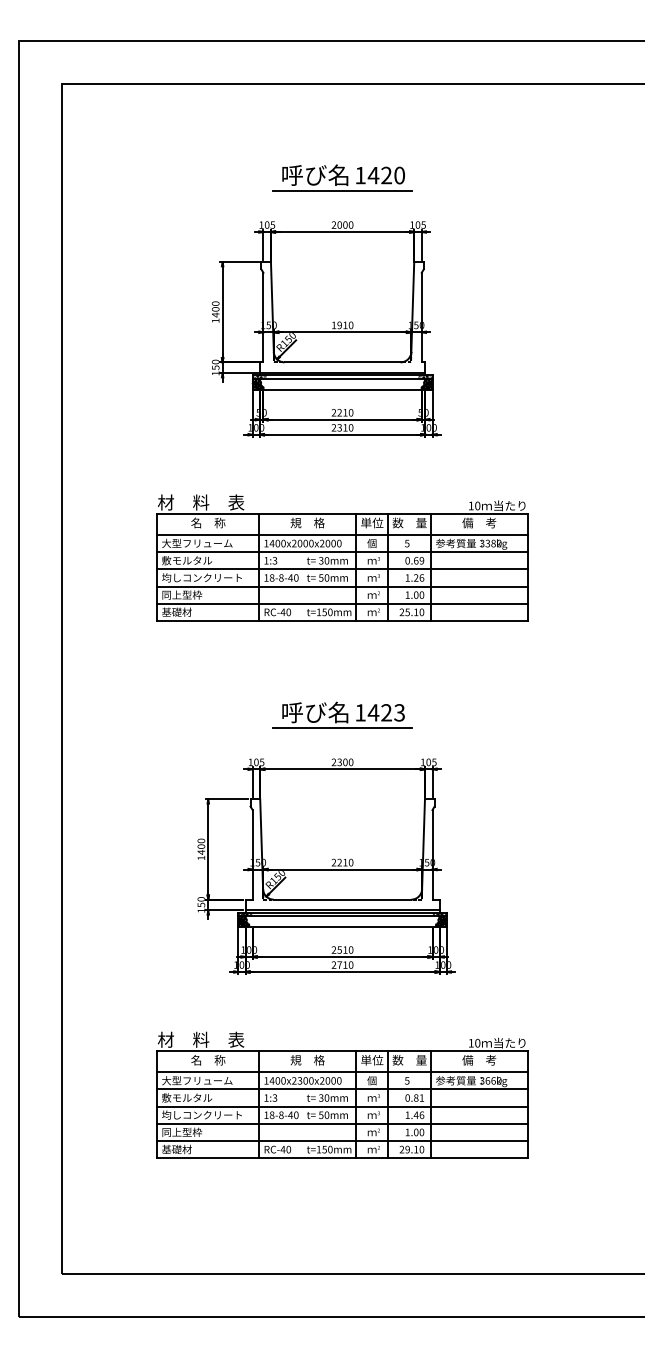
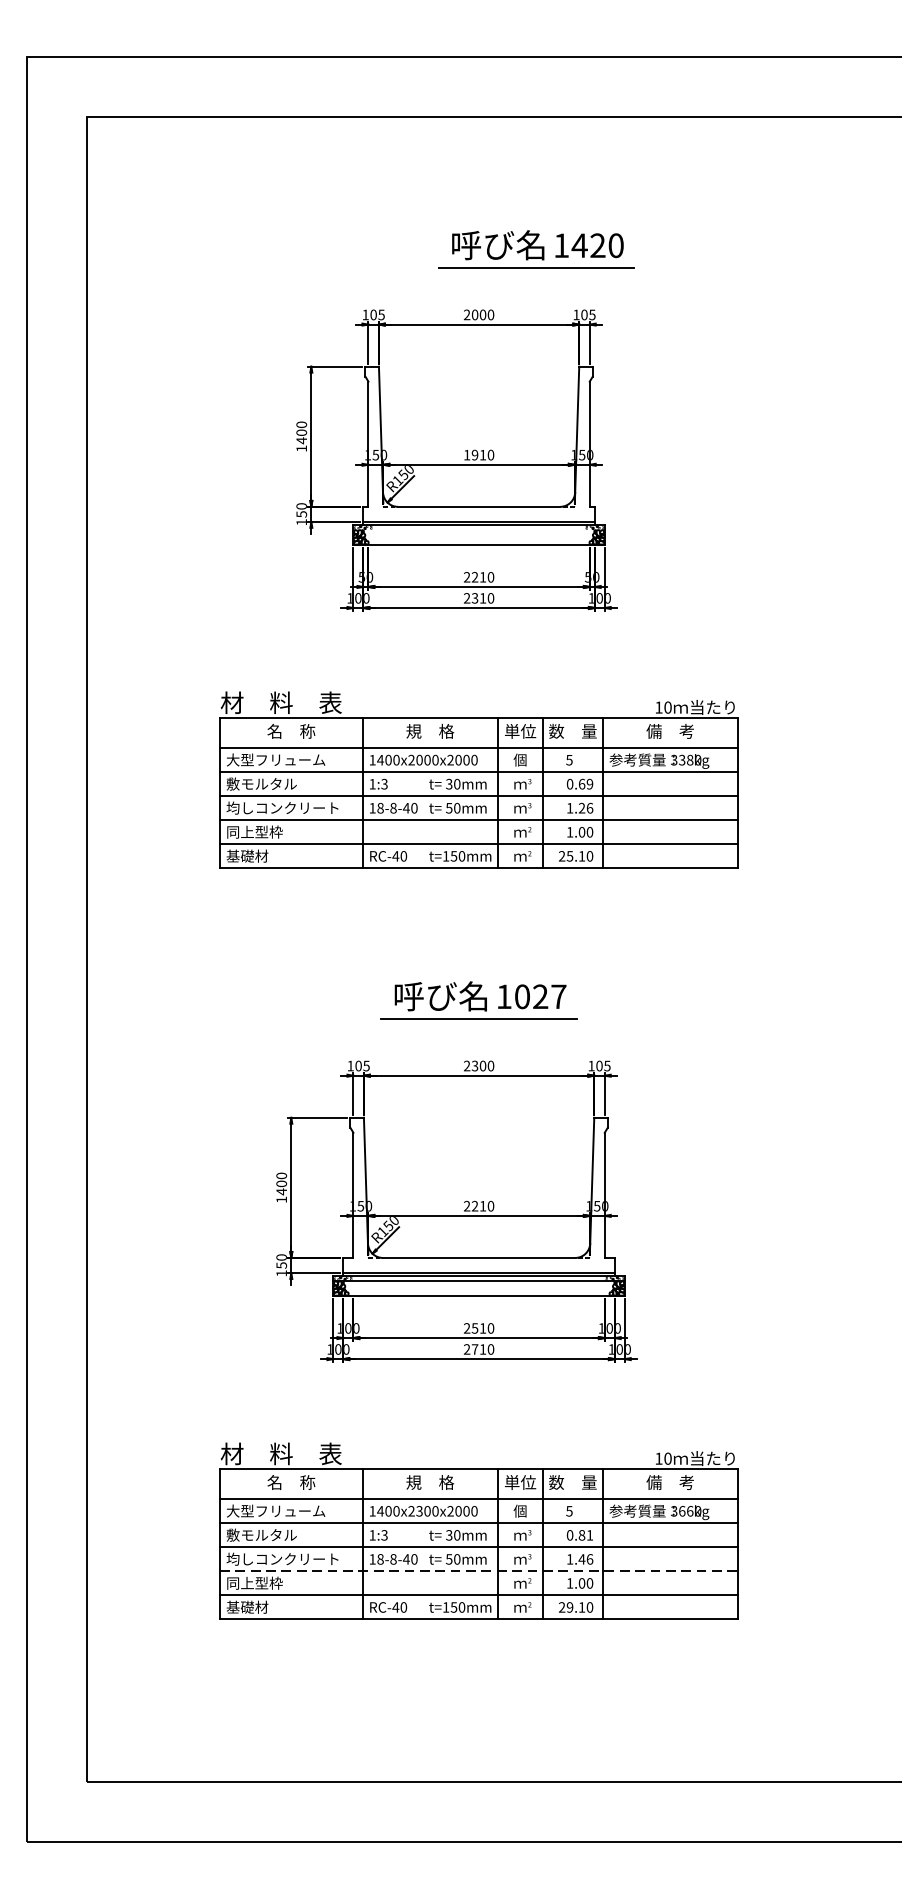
part: (342, 177) -> (536, 248), moved
line: (342, 378) -> (478, 529), removed
text: (386, 712) -> (540, 996), 1423 -> 1027
line: (343, 1123) -> (480, 1570), solid -> dashed

